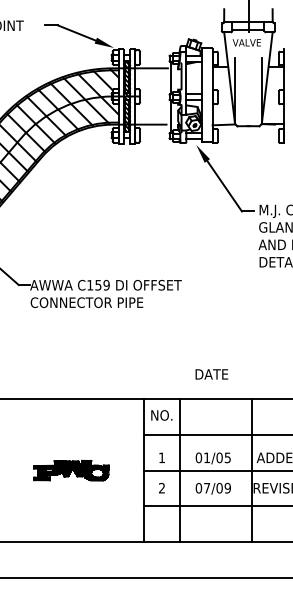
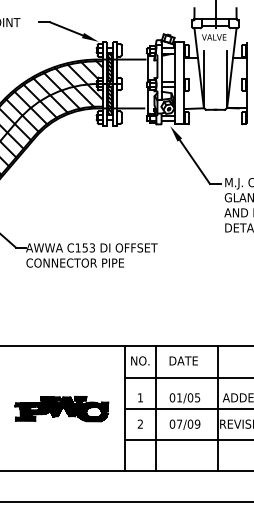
text: (106, 285) -> (92, 248), C159 -> C153
text: (211, 374) -> (183, 361), moved
part: (71, 470) -> (61, 408), size x1.43

